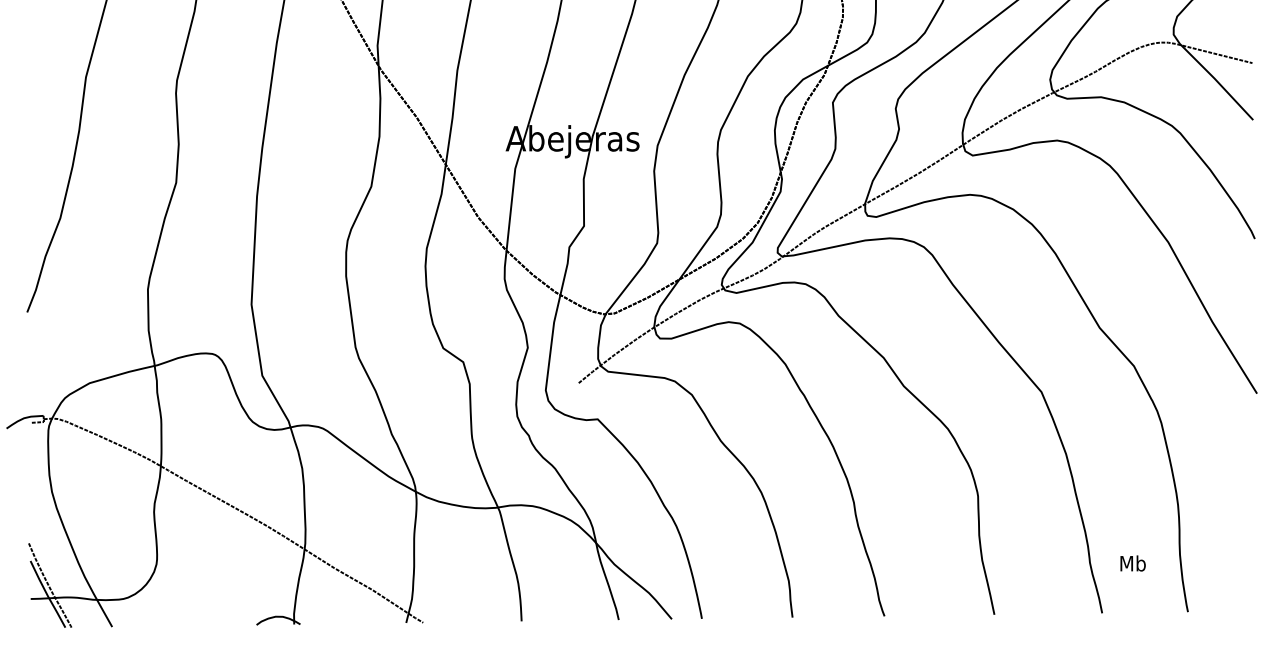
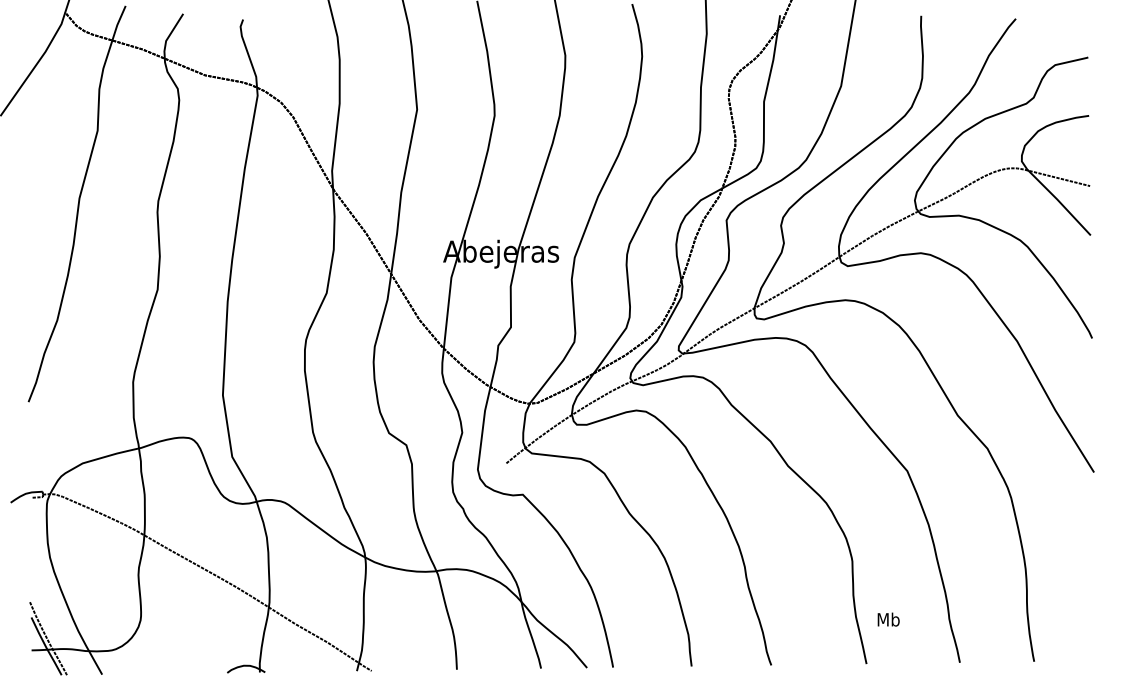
text: (1132, 563) -> (888, 619), moved

